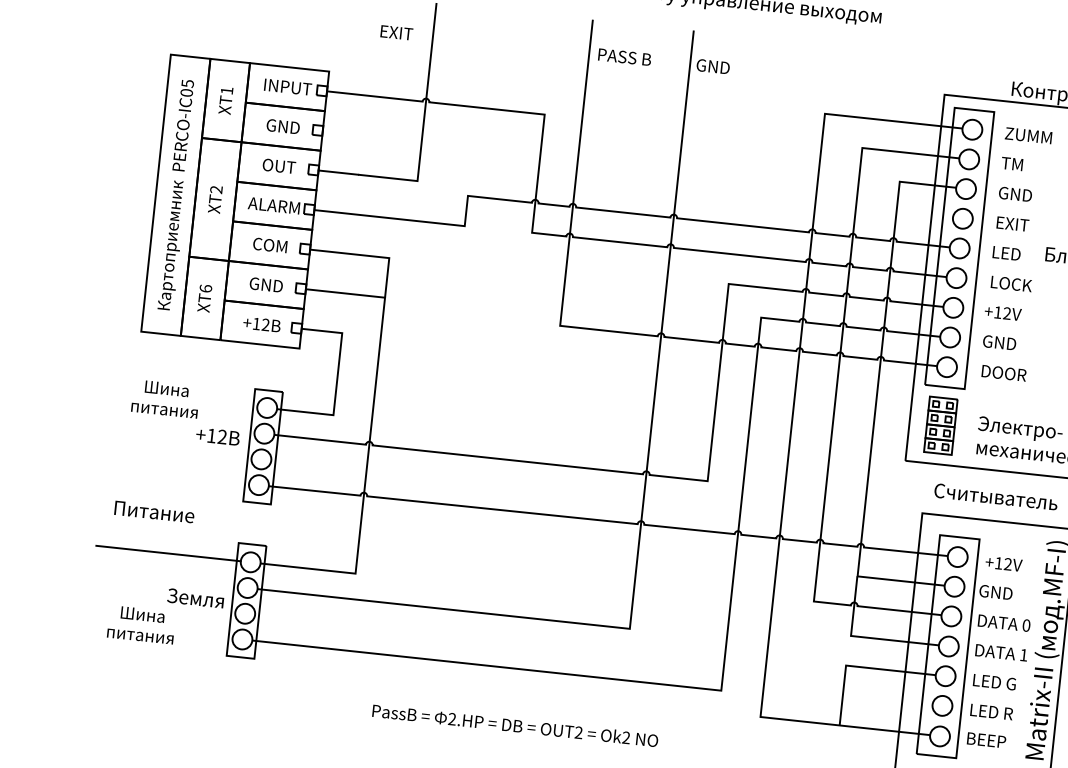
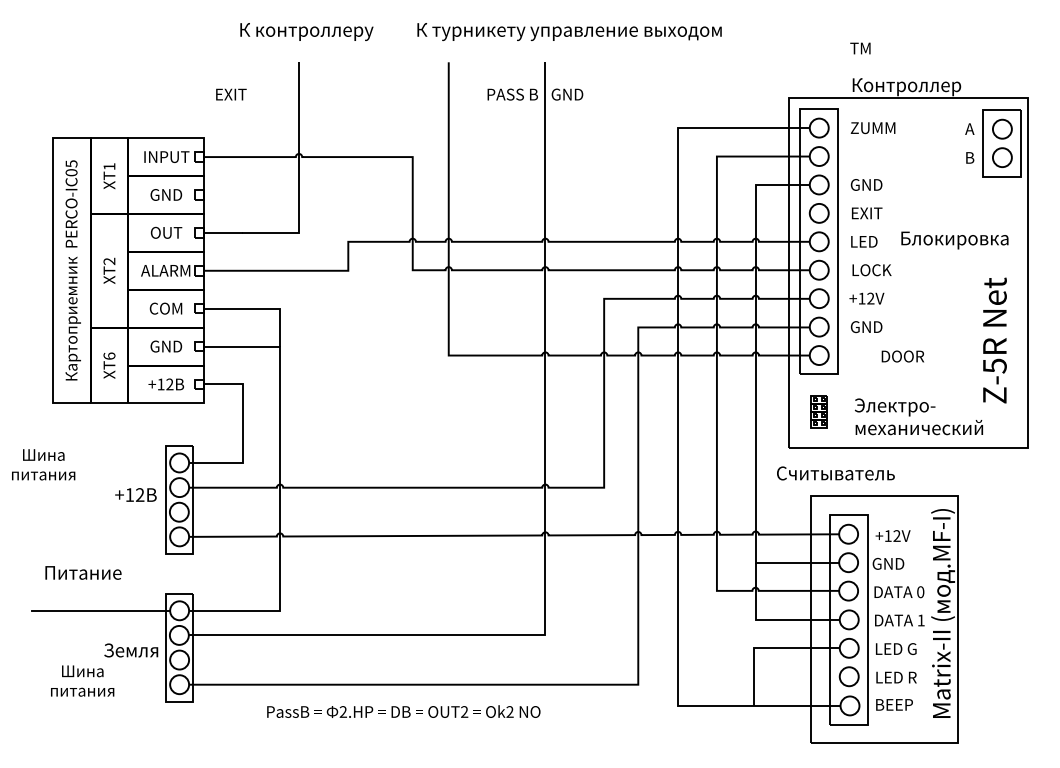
text: (396, 32) -> (231, 94), moved
text: (624, 57) -> (512, 94), moved
text: (1012, 163) -> (860, 48), moved
text: (1003, 373) -> (902, 356), moved
text: (165, 398) -> (43, 464), moved
part: (941, 425) -> (819, 411), size x0.6
text: (995, 496) -> (835, 473), moved
text: (515, 725) -> (403, 711), moved

